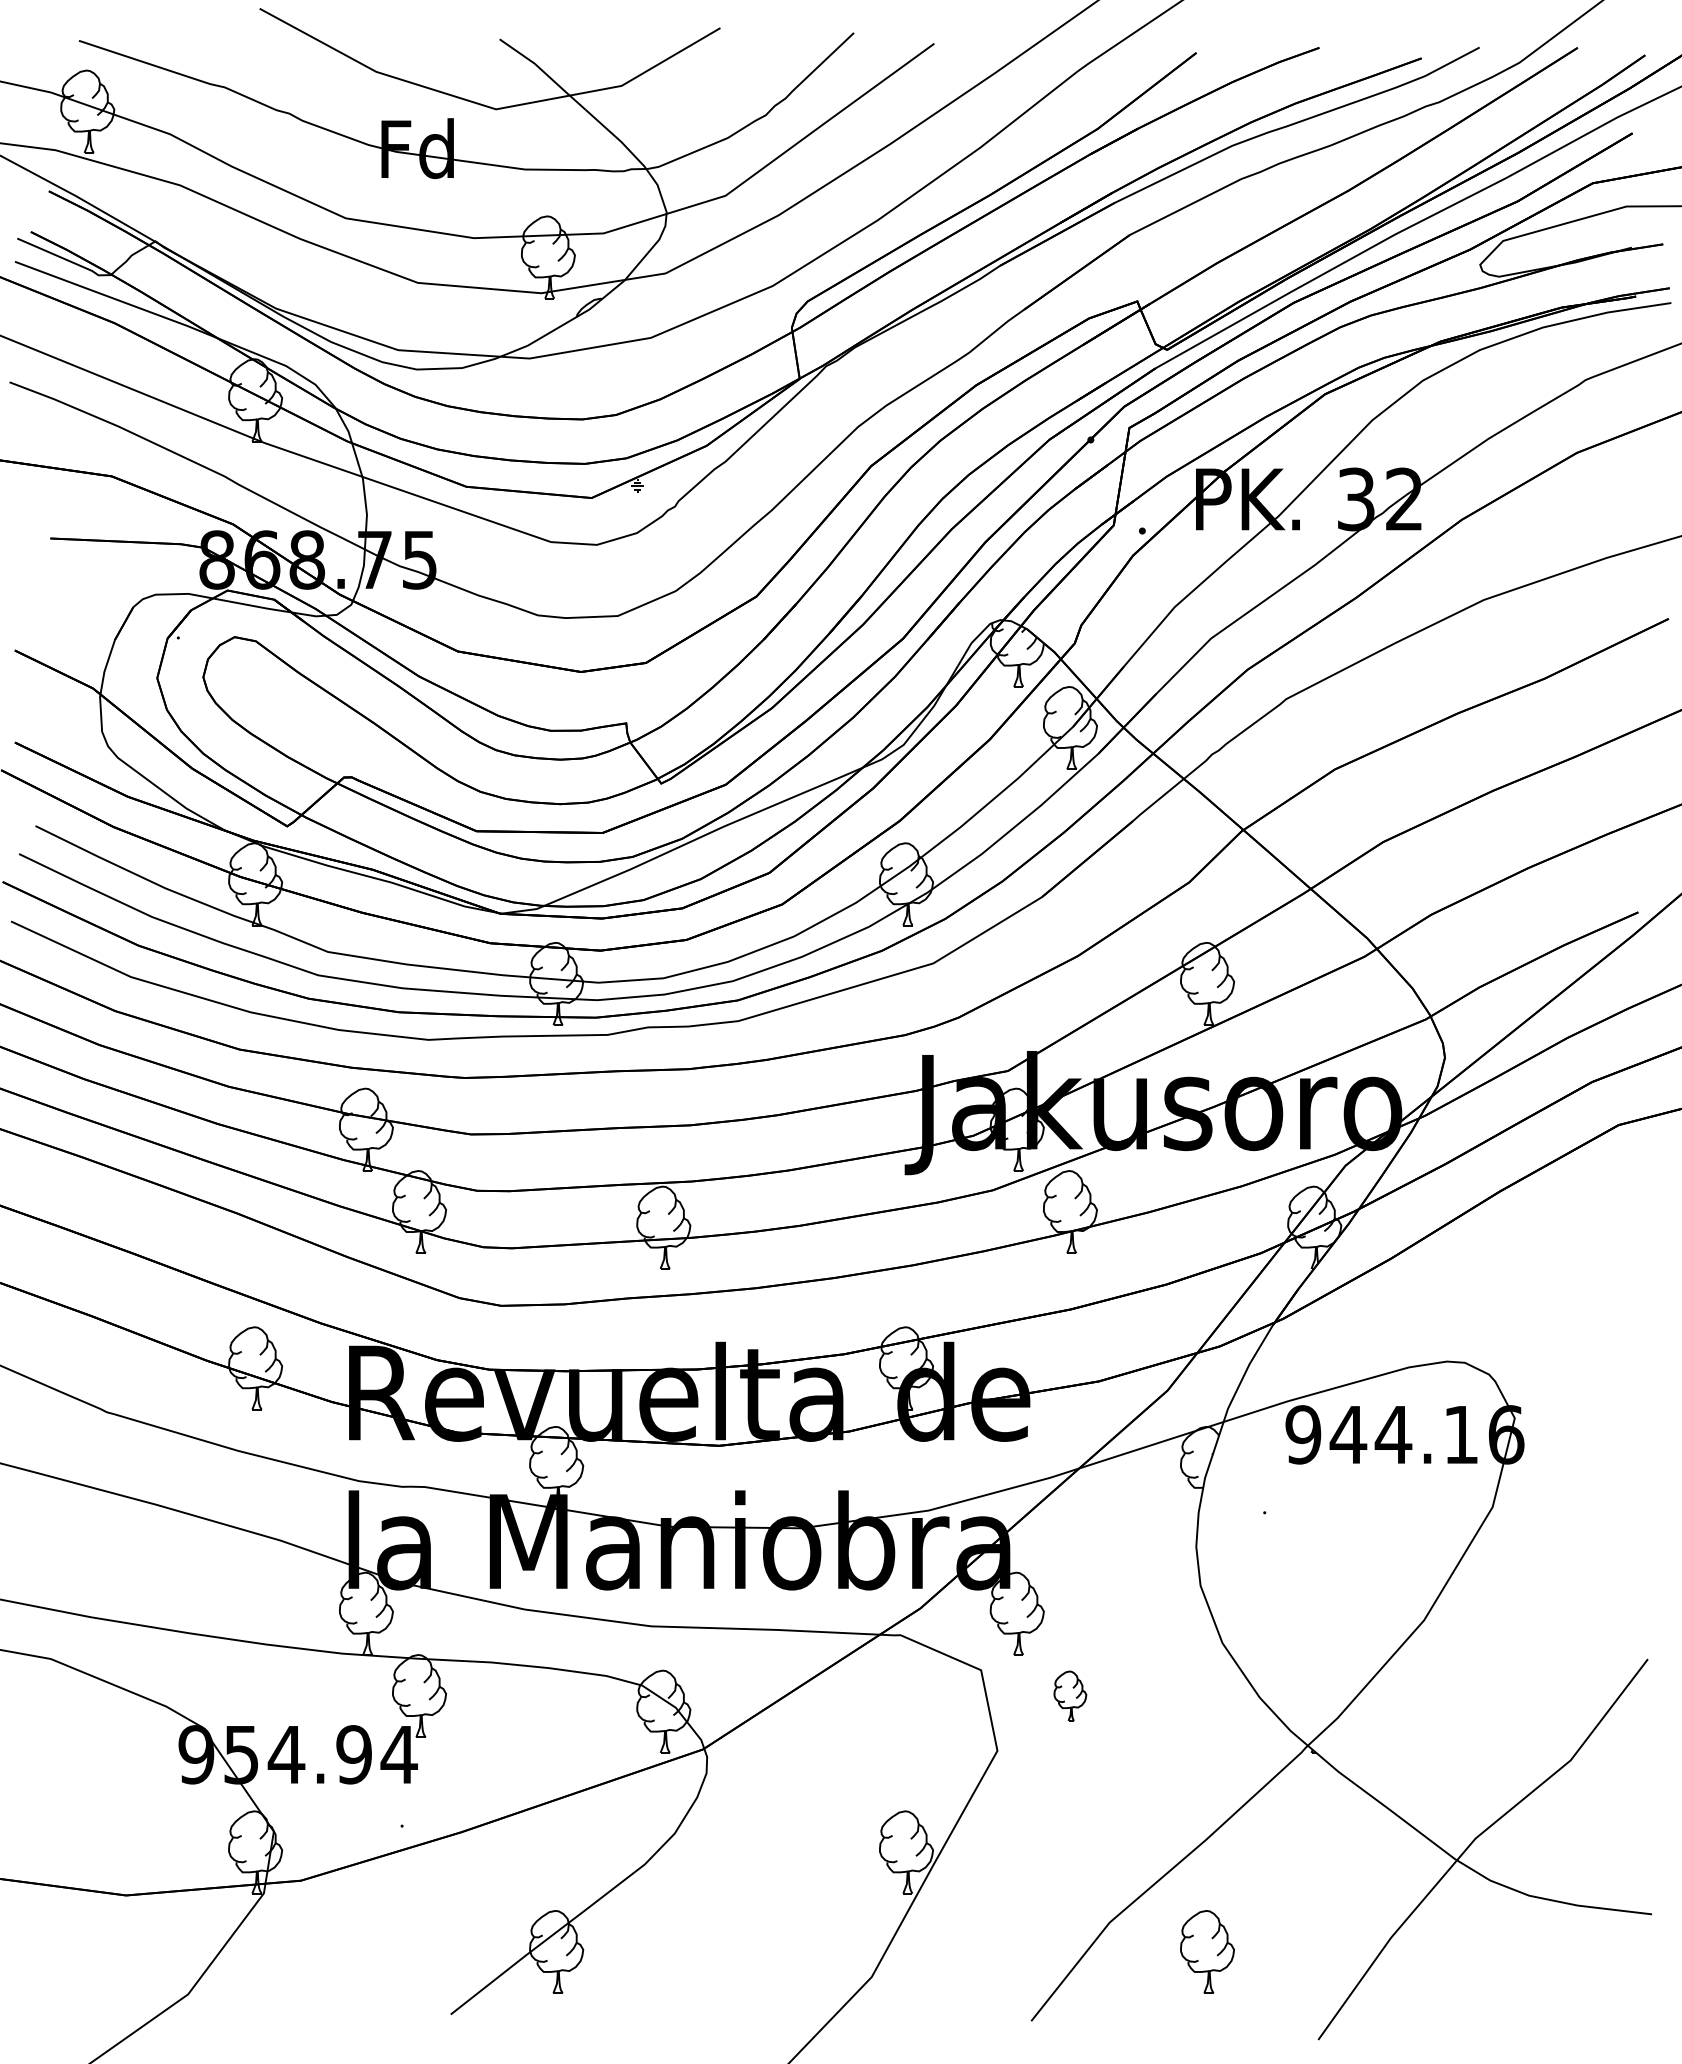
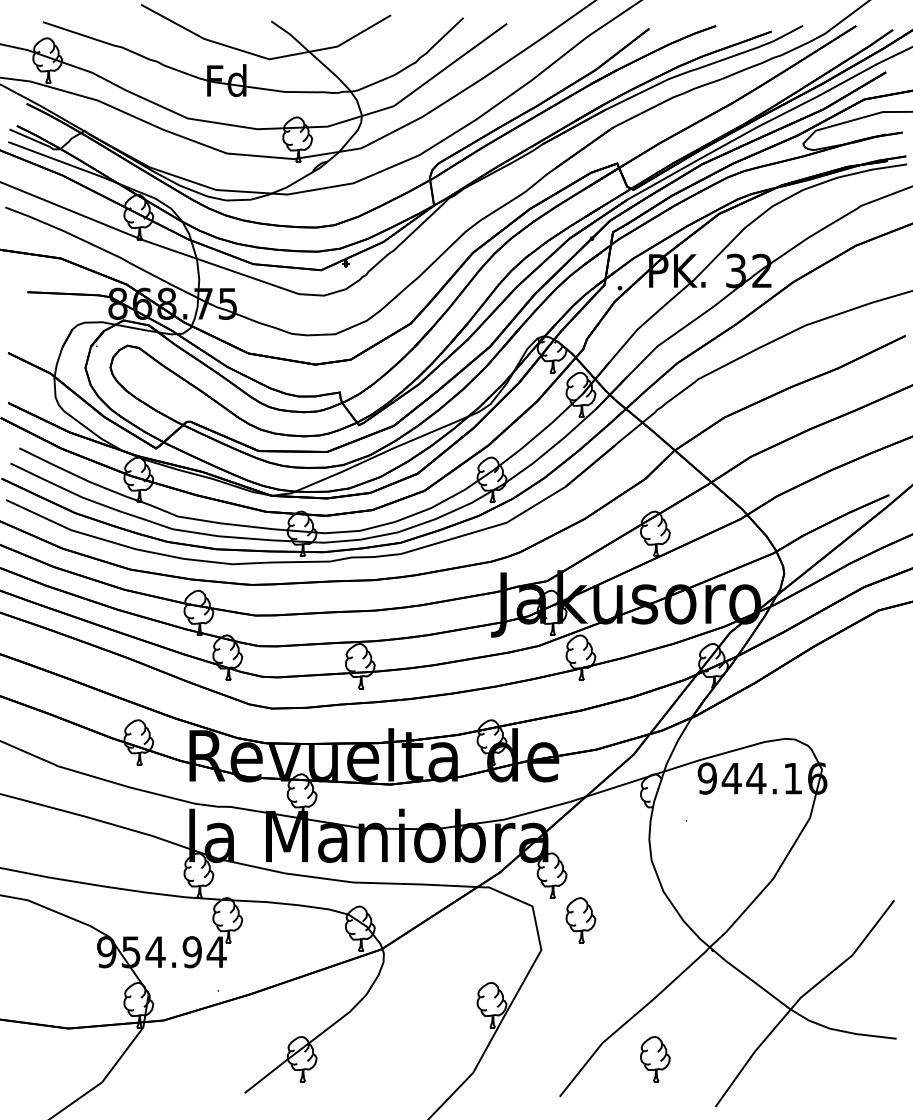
part: (1069, 1696) -> (580, 920), size x1.67

